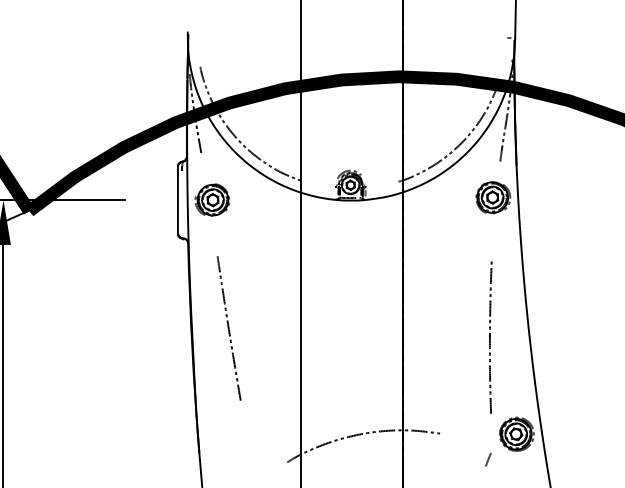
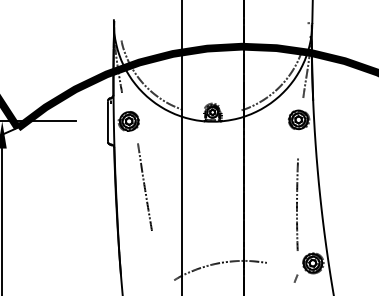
curve: (228, 327) -> (144, 186), moved

